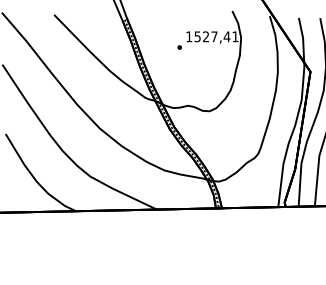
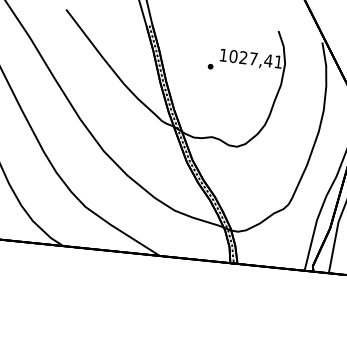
text: (197, 36) -> (233, 56), 1527,41 -> 1027,41

